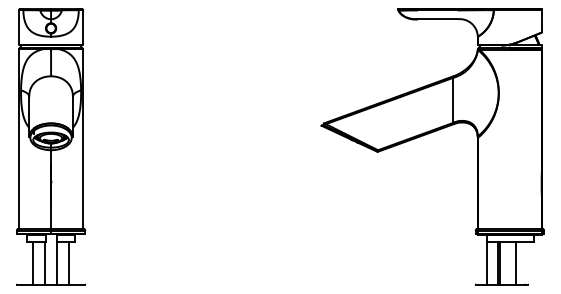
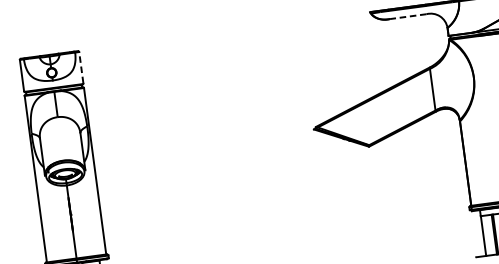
line: (437, 19) -> (408, 16), solid -> dashed
line: (83, 27) -> (81, 67), solid -> dashed

